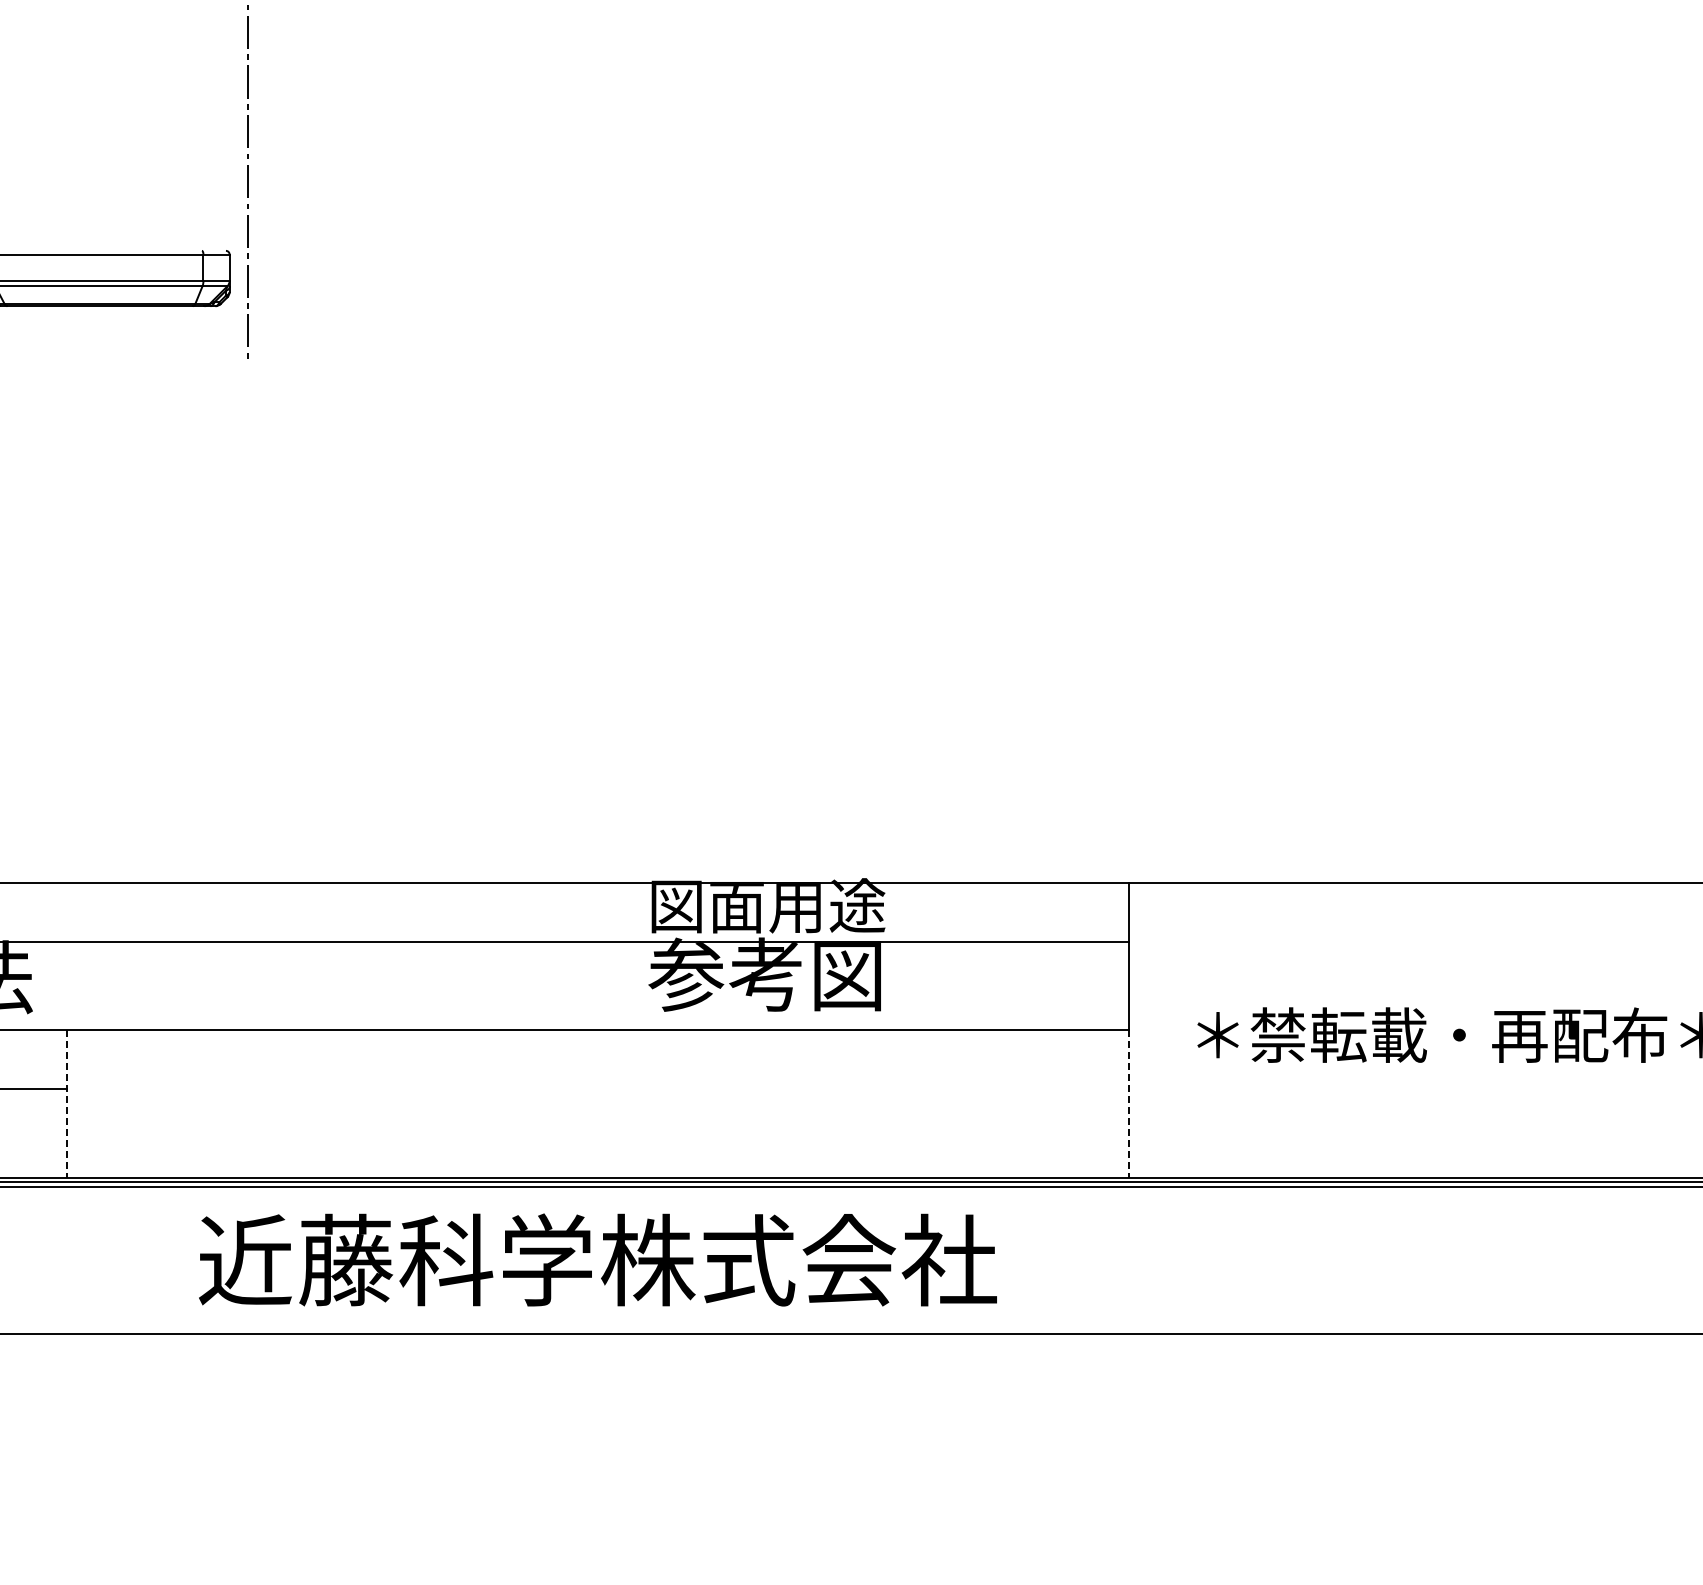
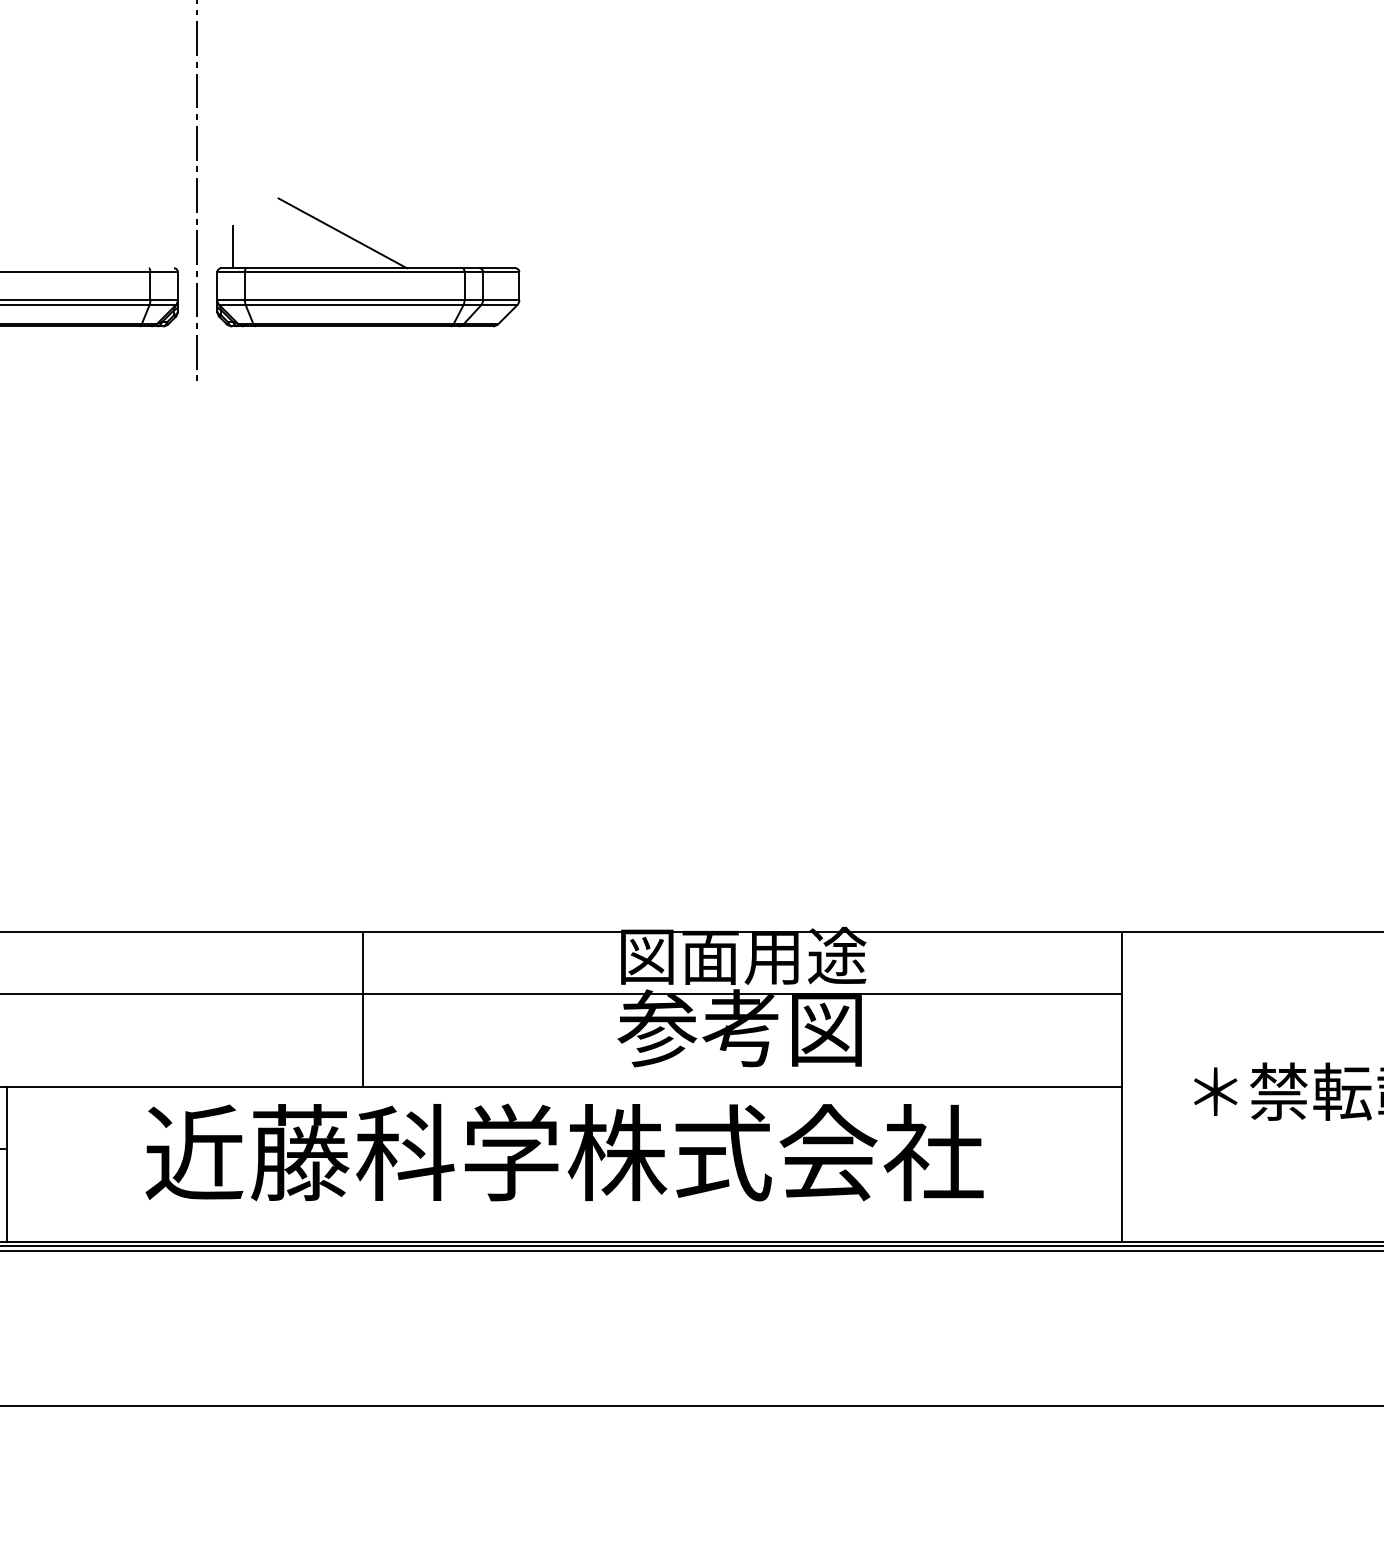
part: (410, 245) -> (367, 262), added
line: (405, 956) -> (362, 1009), added
line: (66, 1104) -> (6, 1164), dashed -> solid
line: (1128, 1104) -> (1121, 1164), dashed -> solid
text: (597, 1259) -> (564, 1151), moved

